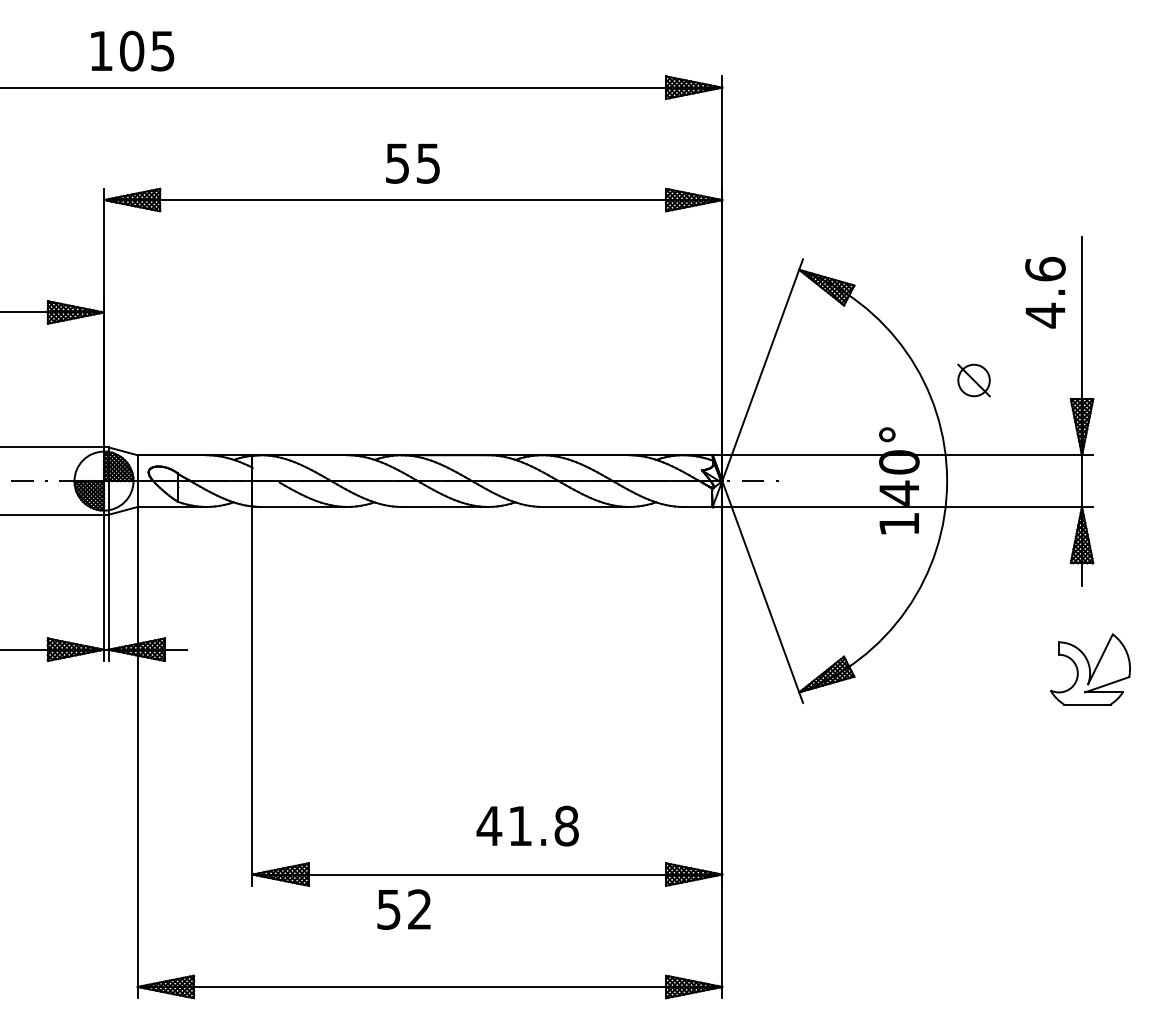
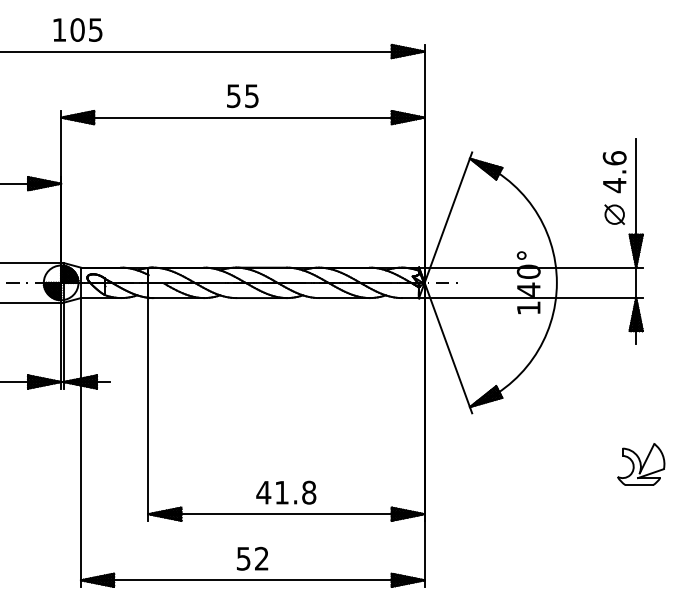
part: (973, 380) -> (614, 214), moved
part: (1091, 669) -> (641, 464), moved
text: (528, 825) -> (286, 492), moved
text: (403, 909) -> (252, 558), moved

